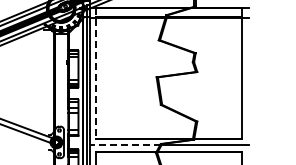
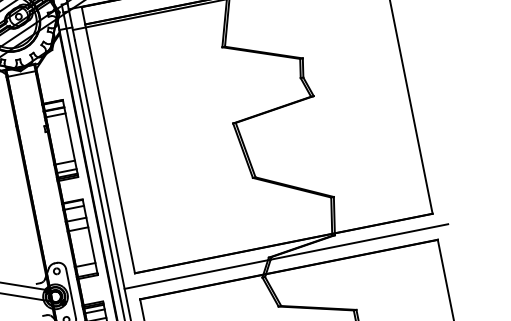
line: (96, 73) -> (109, 140), dashed -> solid
line: (125, 145) -> (197, 275), dashed -> solid

